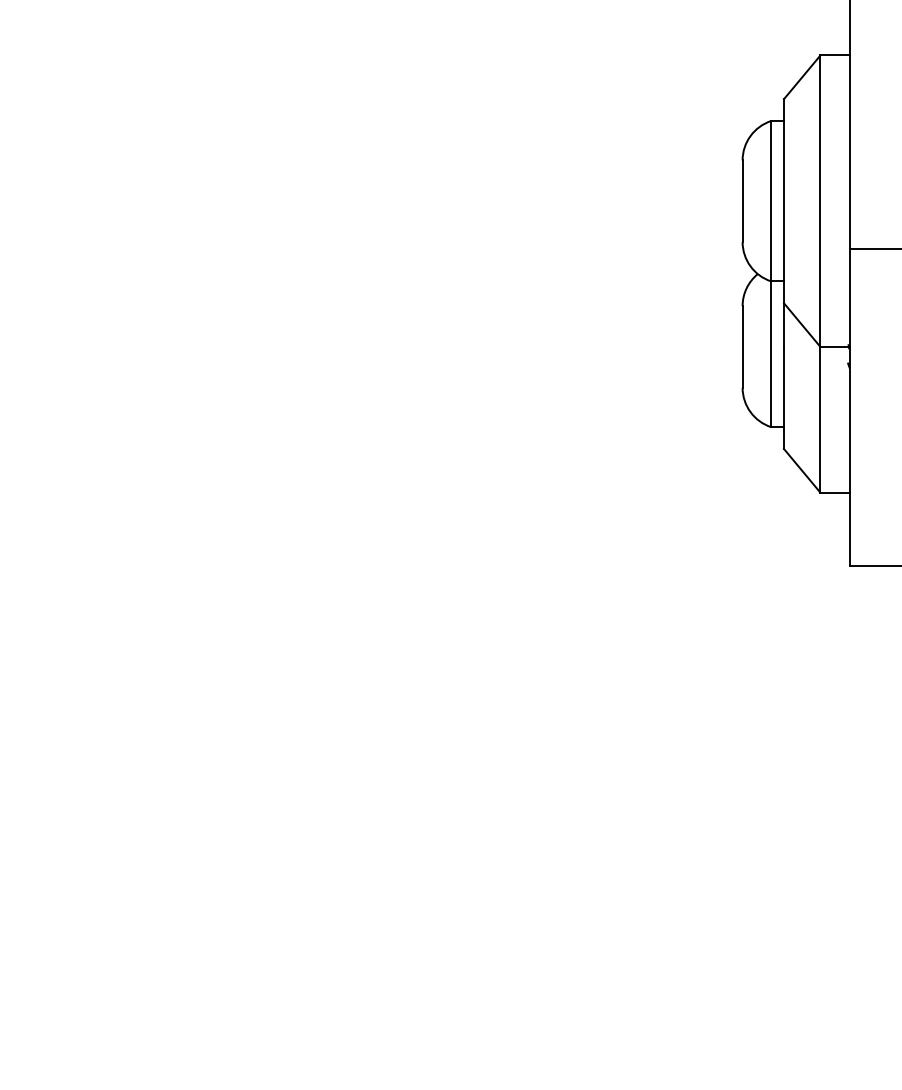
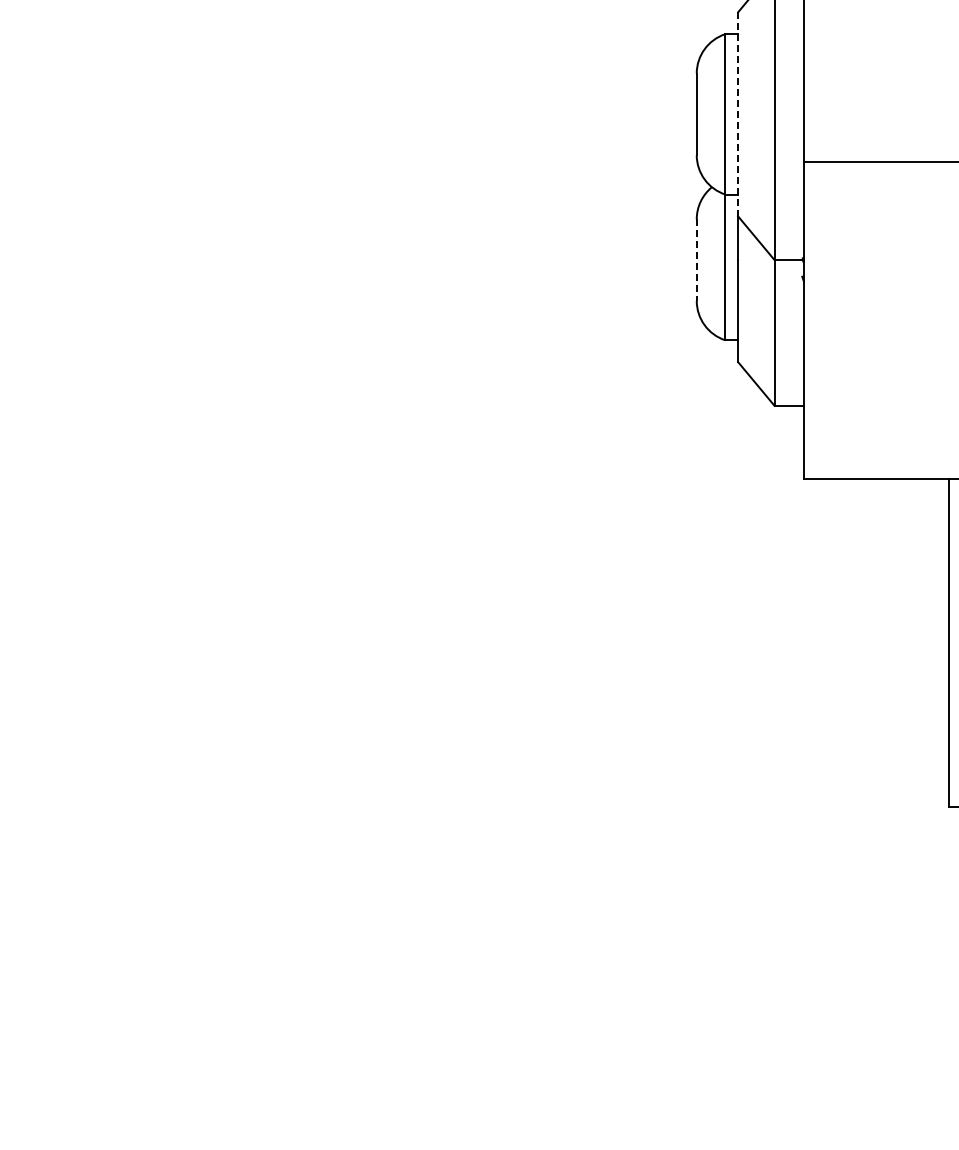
line: (784, 201) -> (738, 114), solid -> dashed
line: (742, 347) -> (696, 260), solid -> dashed

